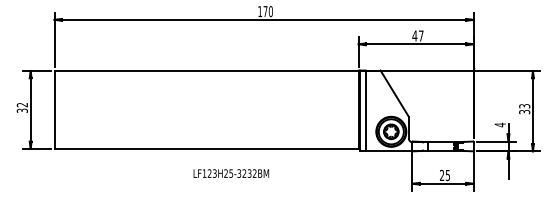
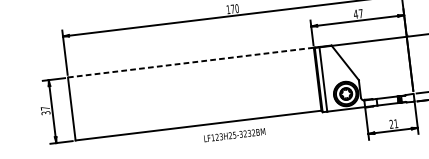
line: (207, 70) -> (191, 62), solid -> dashed
text: (21, 105) -> (44, 108), 32 -> 37
text: (230, 173) -> (234, 135), moved
text: (447, 175) -> (395, 123), 25 -> 21

